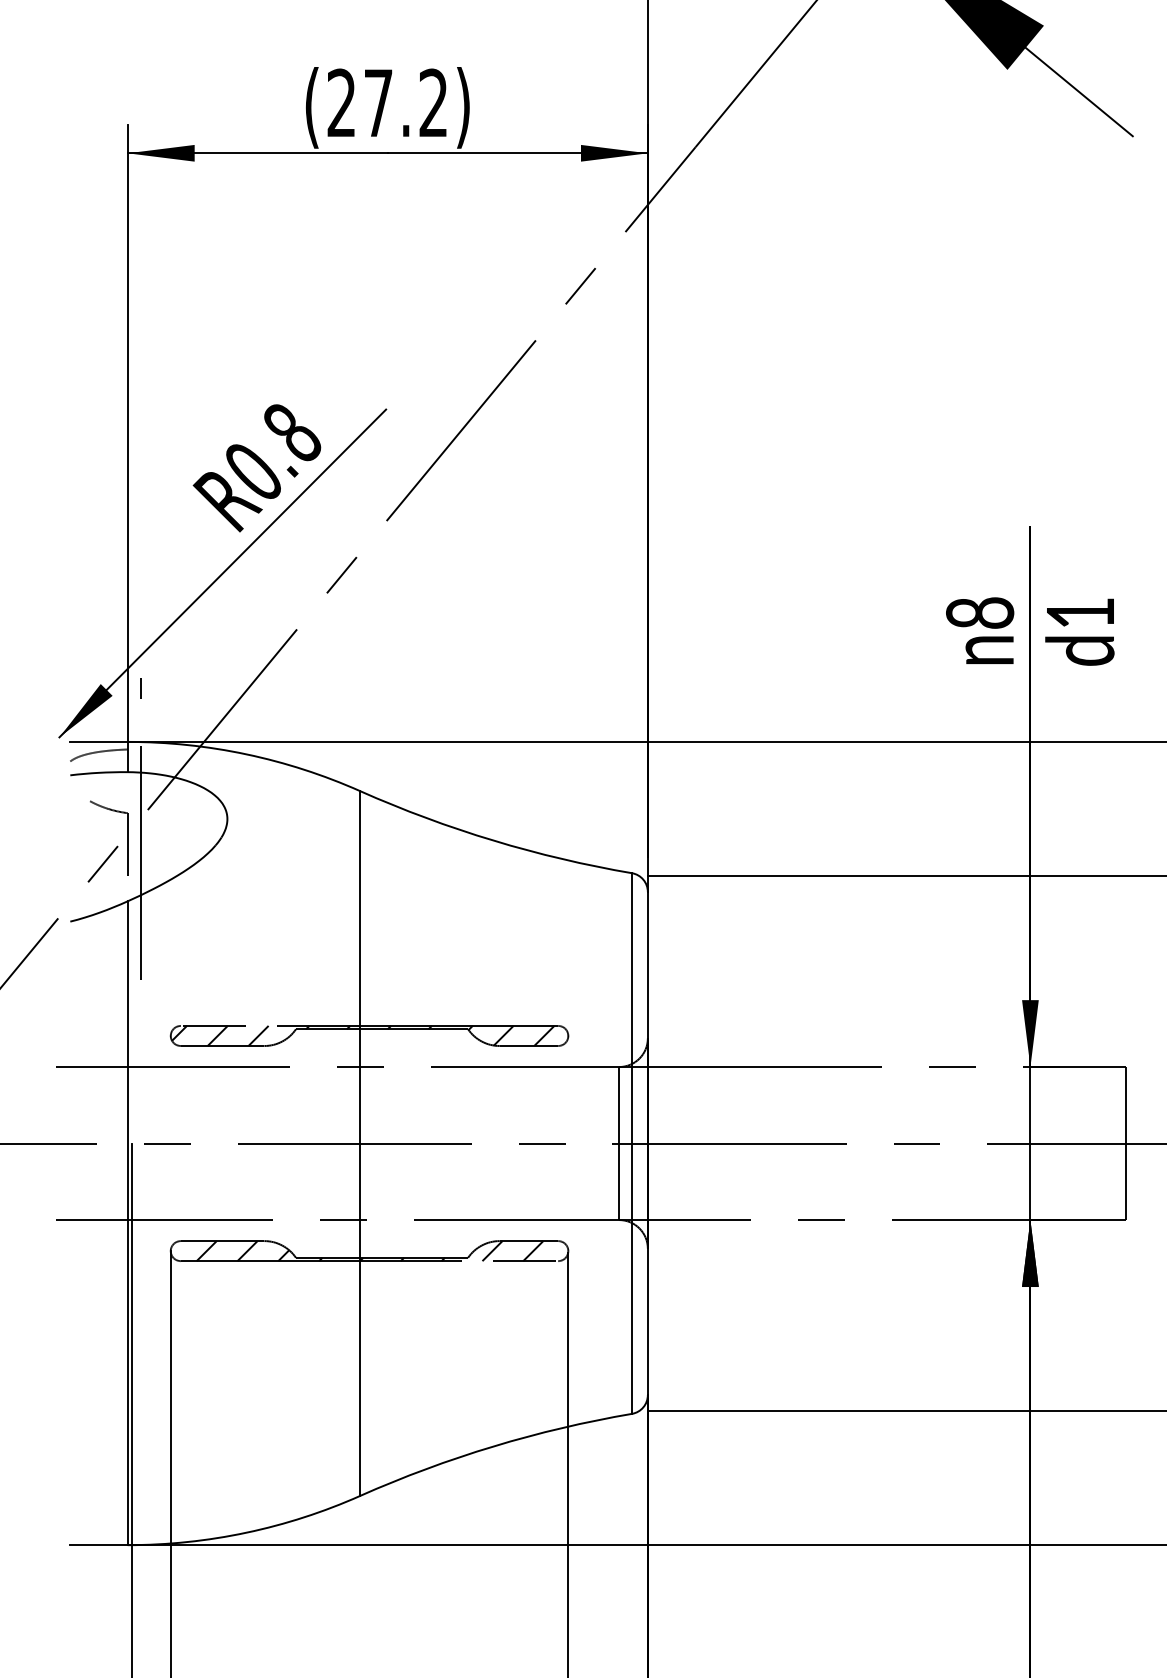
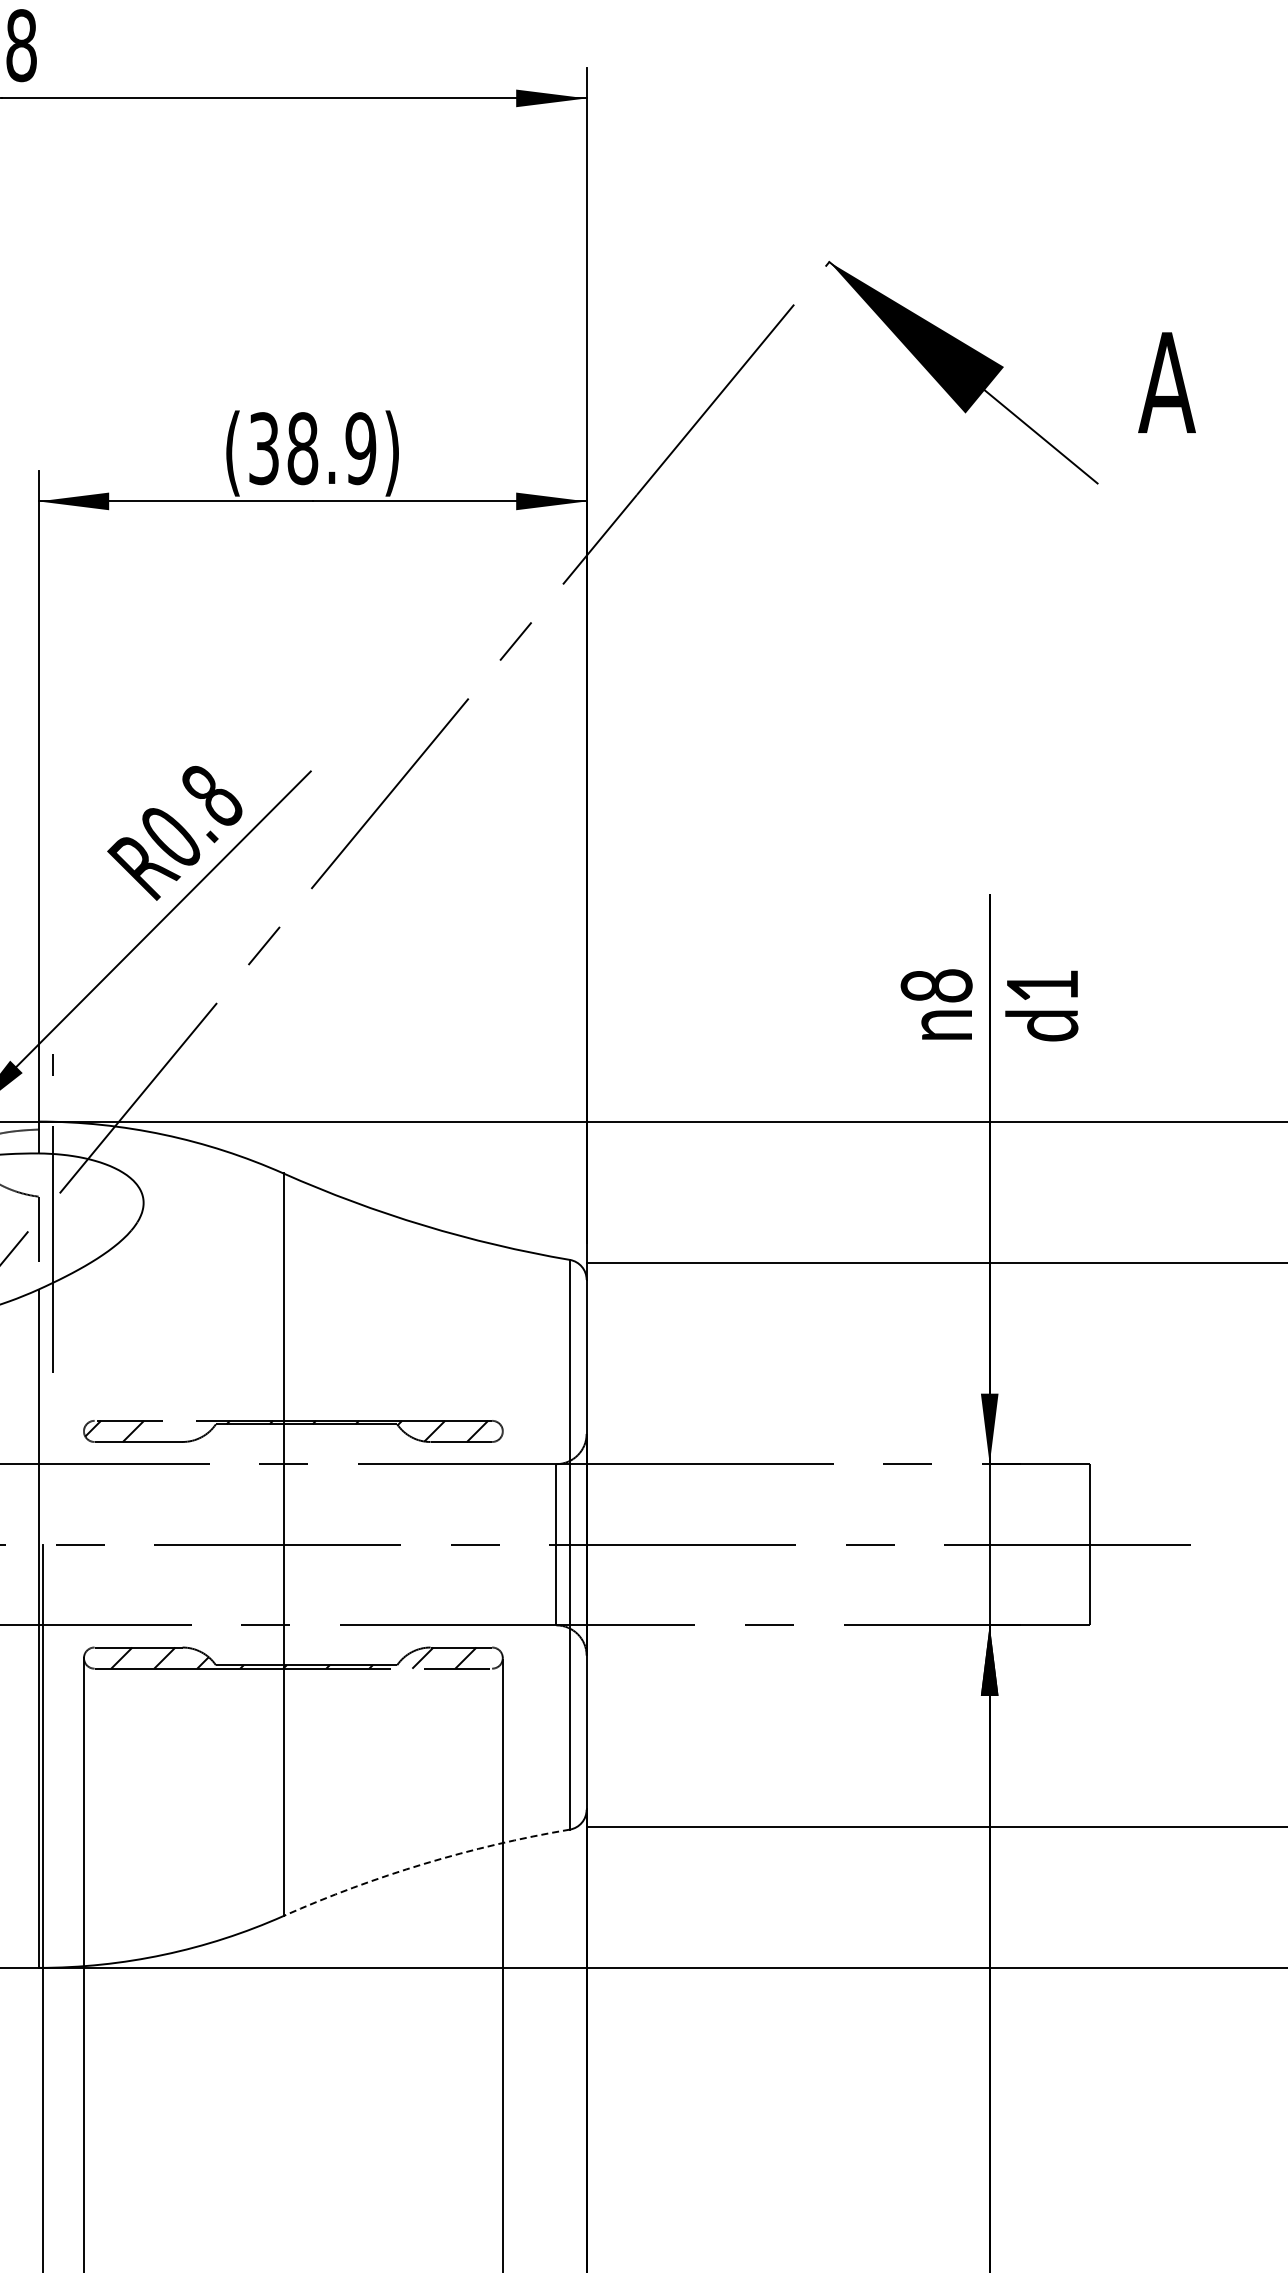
text: (387, 103) -> (312, 448), (27.2) -> (38.9)
line: (258, 1036) -> (176, 1431), removed
arc: (493, 1446) -> (424, 1863), solid -> dashed

